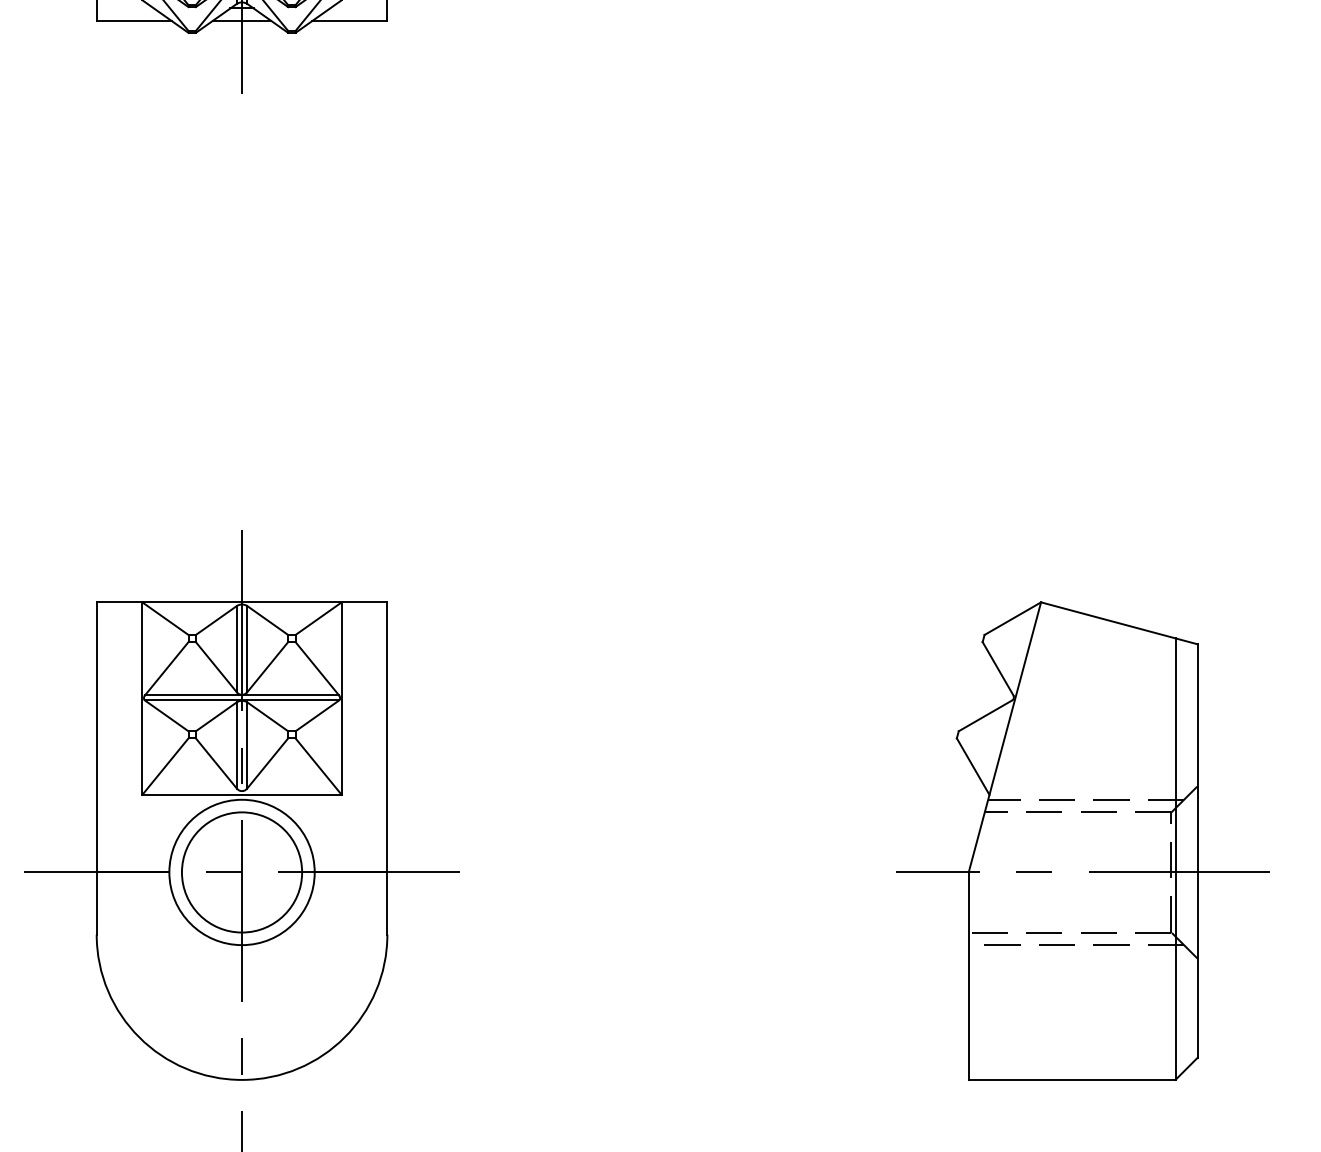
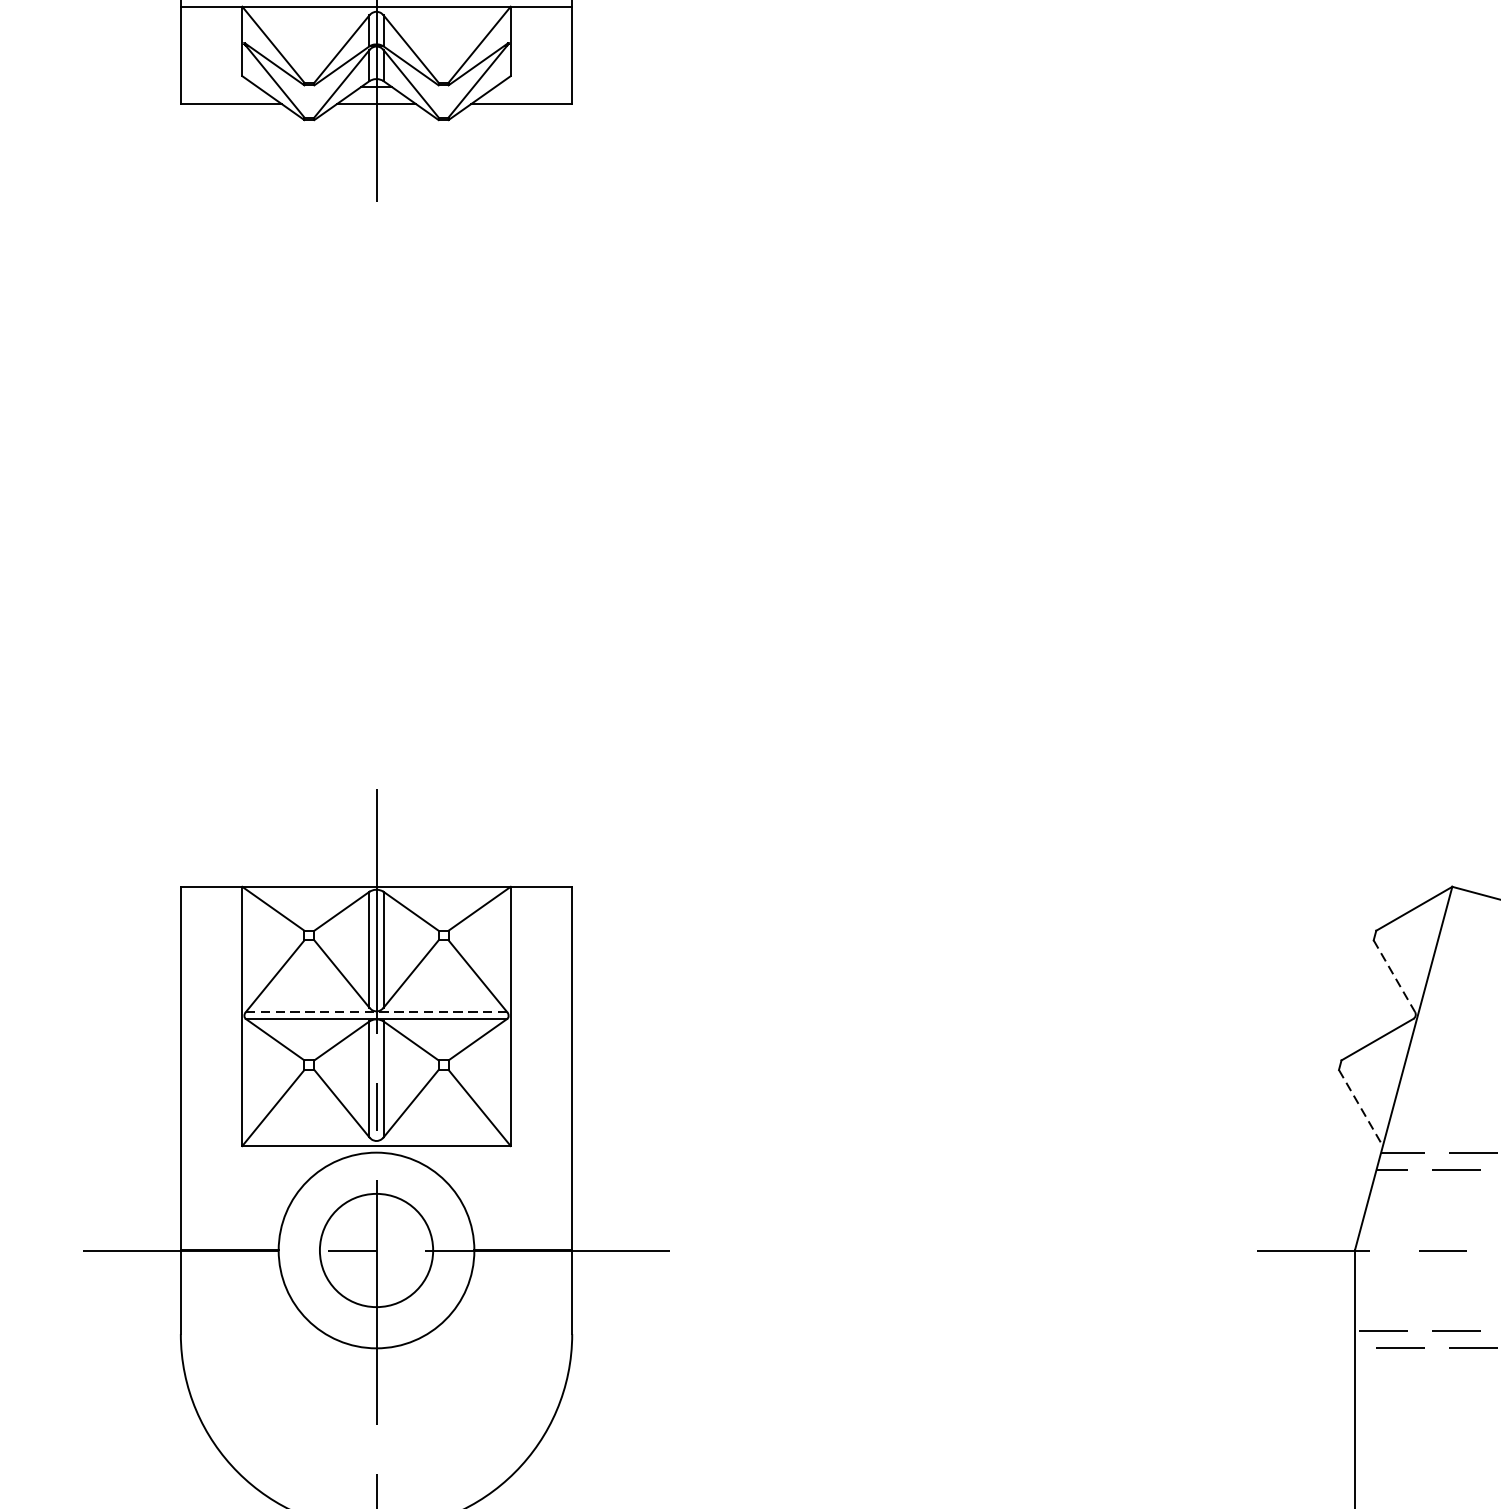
line: (998, 668) -> (1395, 975), solid -> dashed
line: (241, 695) -> (375, 1012), solid -> dashed
line: (973, 766) -> (1361, 1107), solid -> dashed
circle: (241, 872) -> (375, 1250), size x0.7

